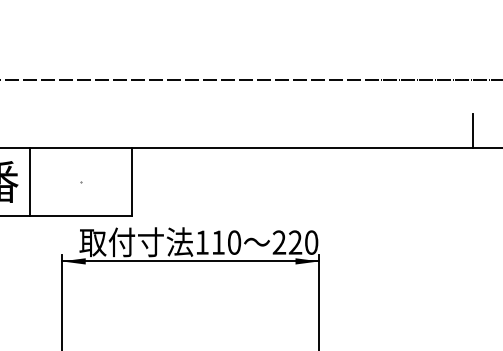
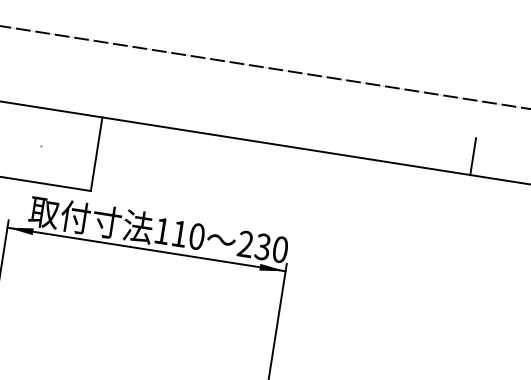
text: (295, 242) -> (263, 246), 220 -> 230

